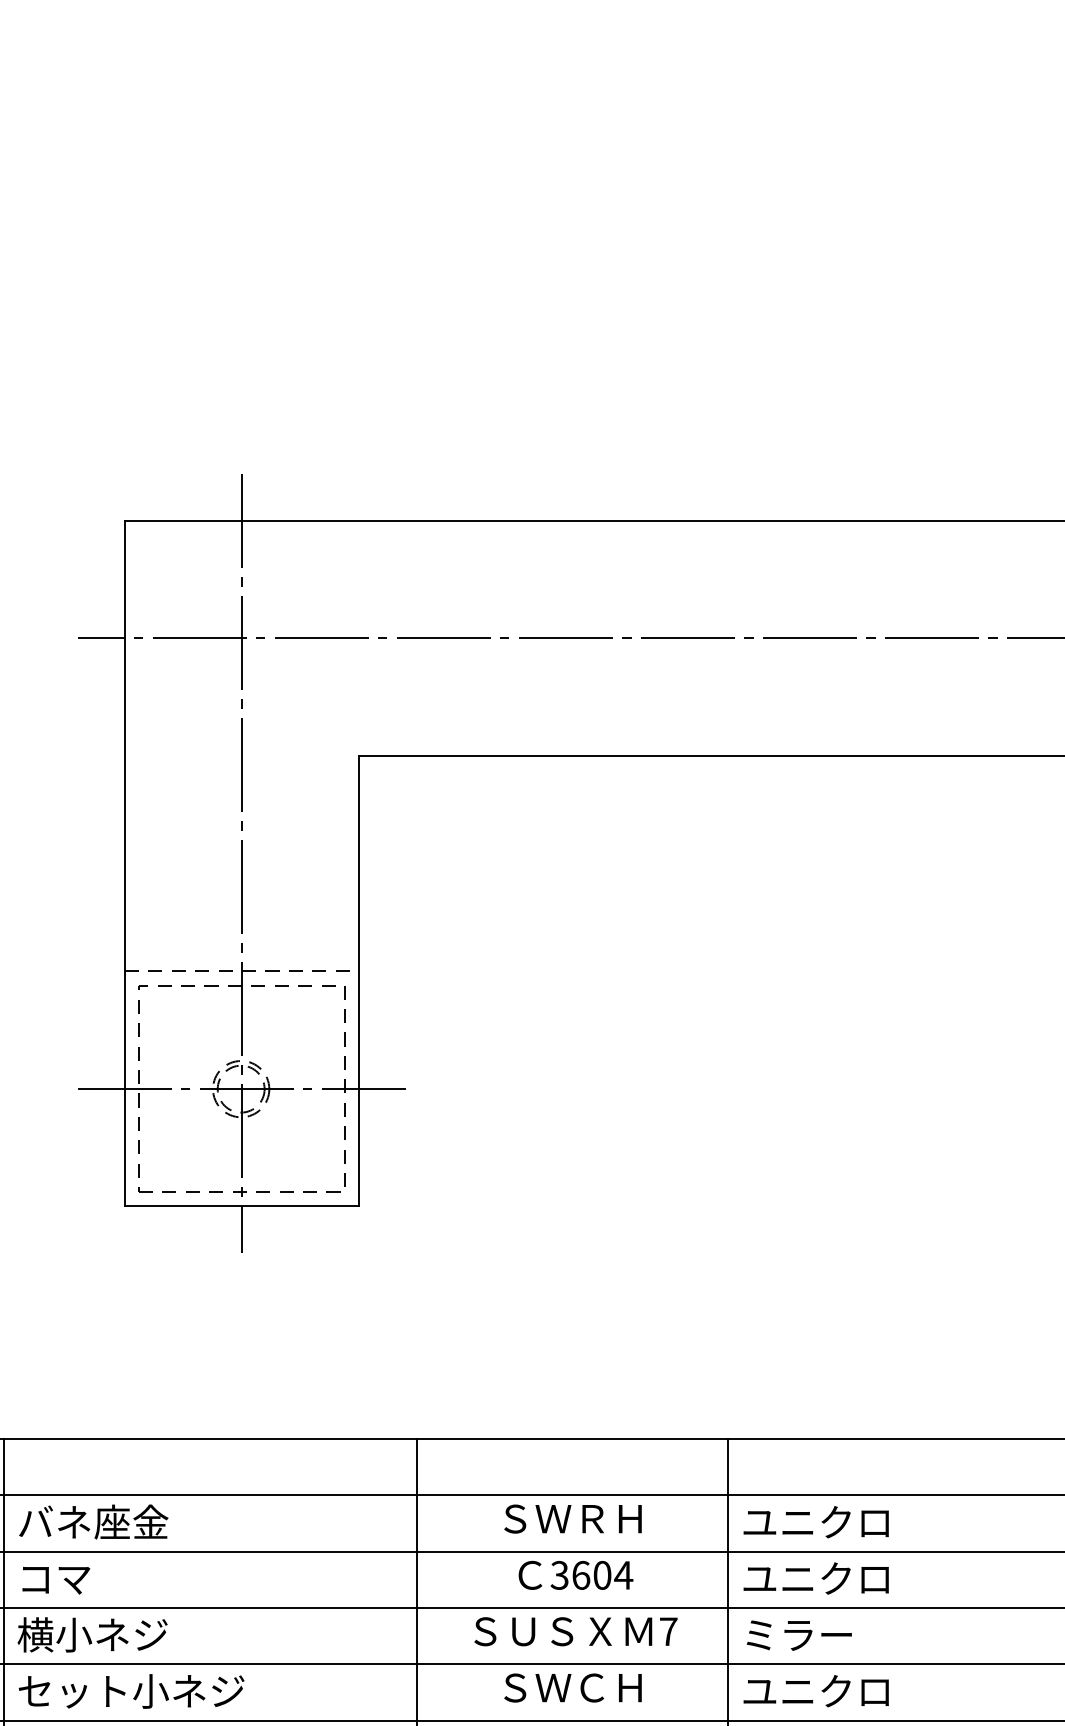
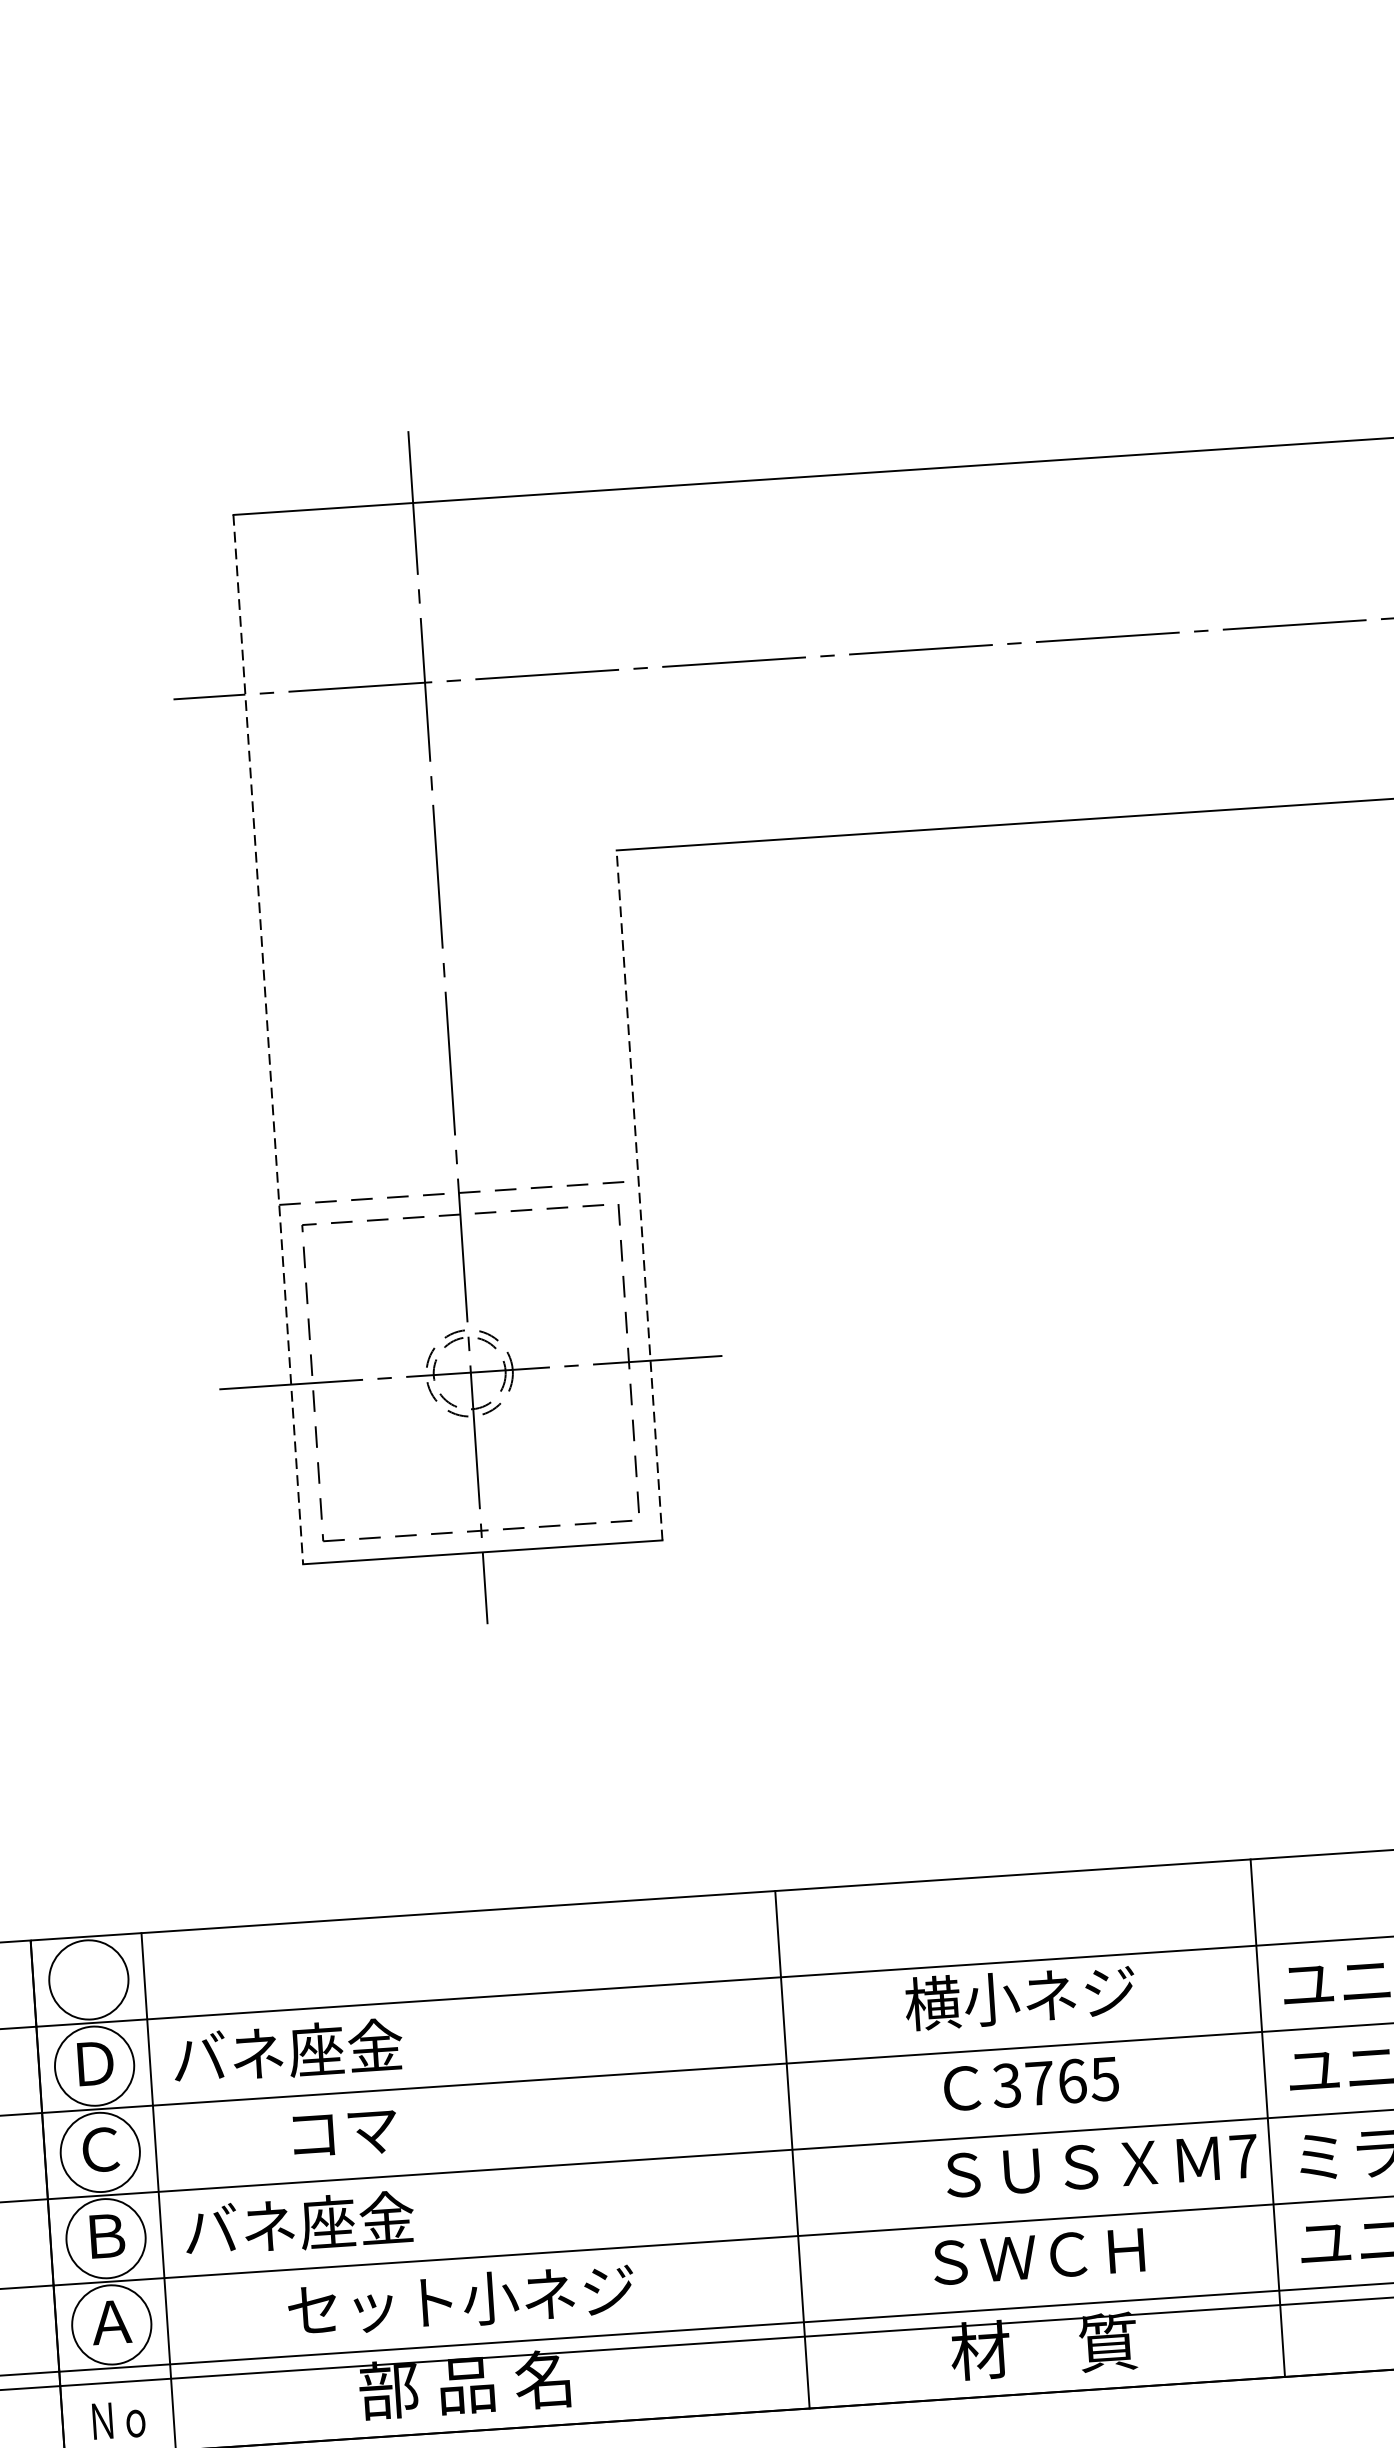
line: (124, 863) -> (268, 1039), solid -> dashed
line: (359, 980) -> (639, 1194), solid -> dashed
text: (572, 1518) -> (1020, 1997), ＳＷＲＨ -> 横小ネジ
text: (602, 1574) -> (1072, 2079), 3604 -> 3765
text: (56, 1580) -> (345, 2134), moved
text: (575, 1631) -> (1101, 2165), moved
text: (92, 1634) -> (297, 2223), 横小ネジ -> バネ座金
text: (131, 1691) -> (461, 2300), moved

